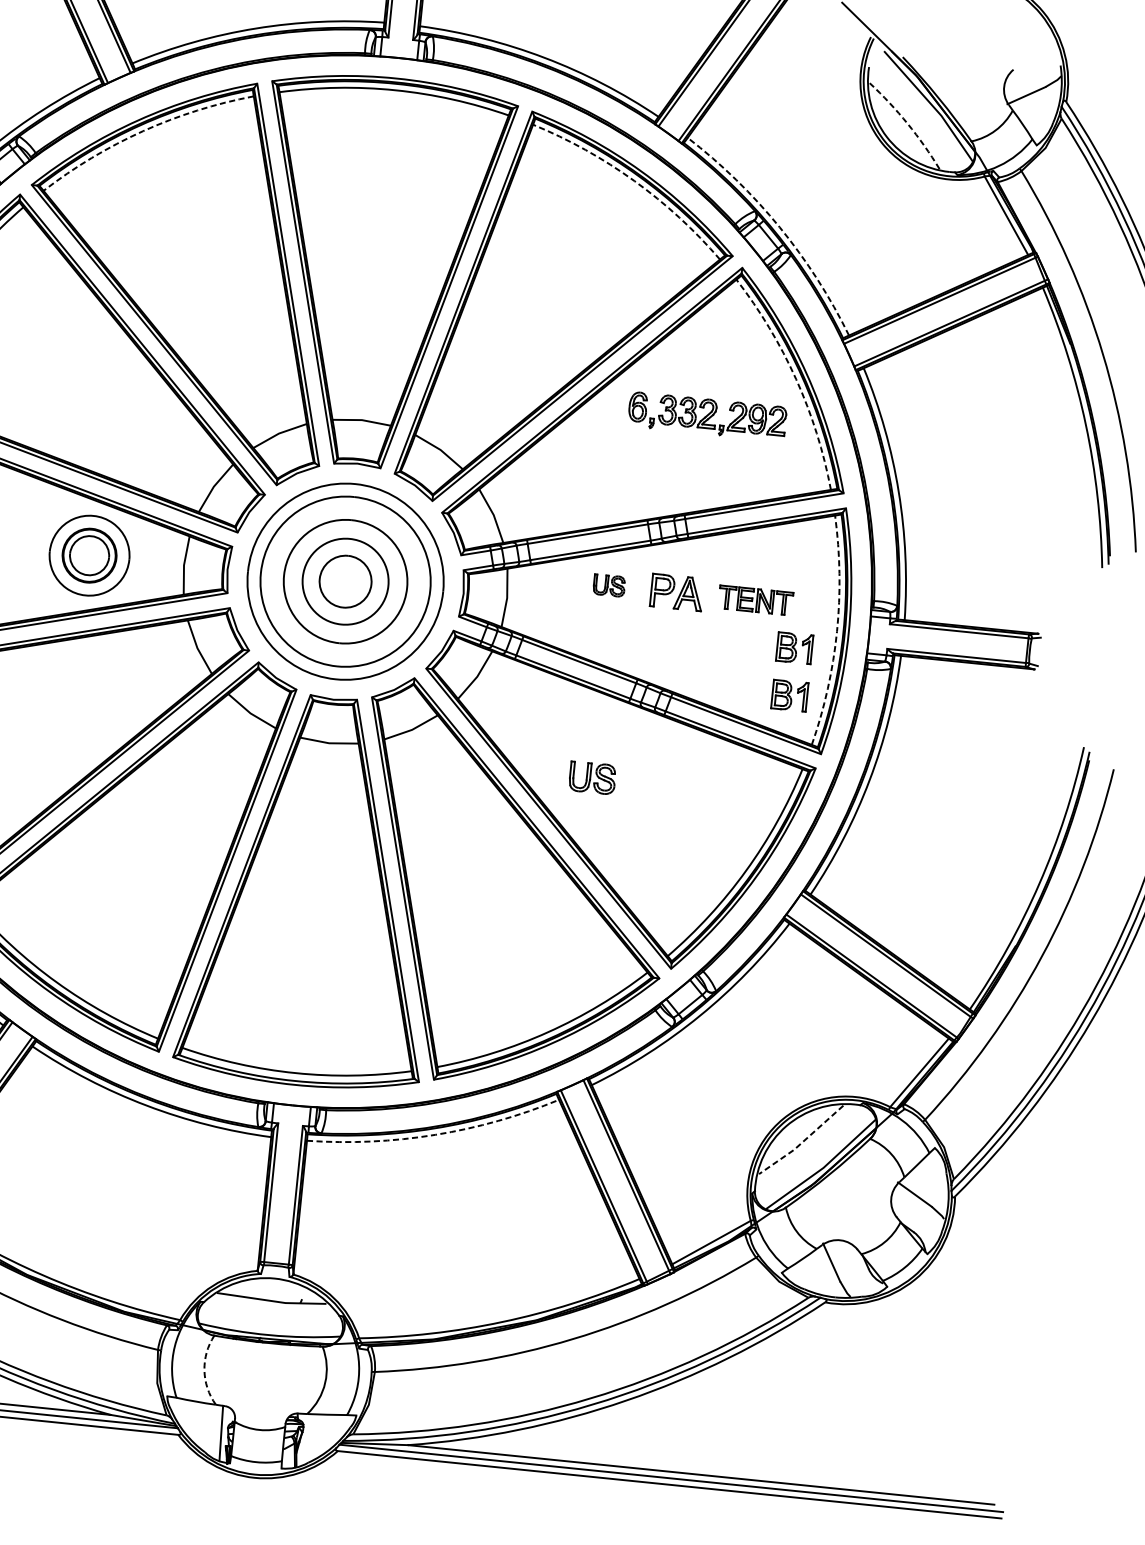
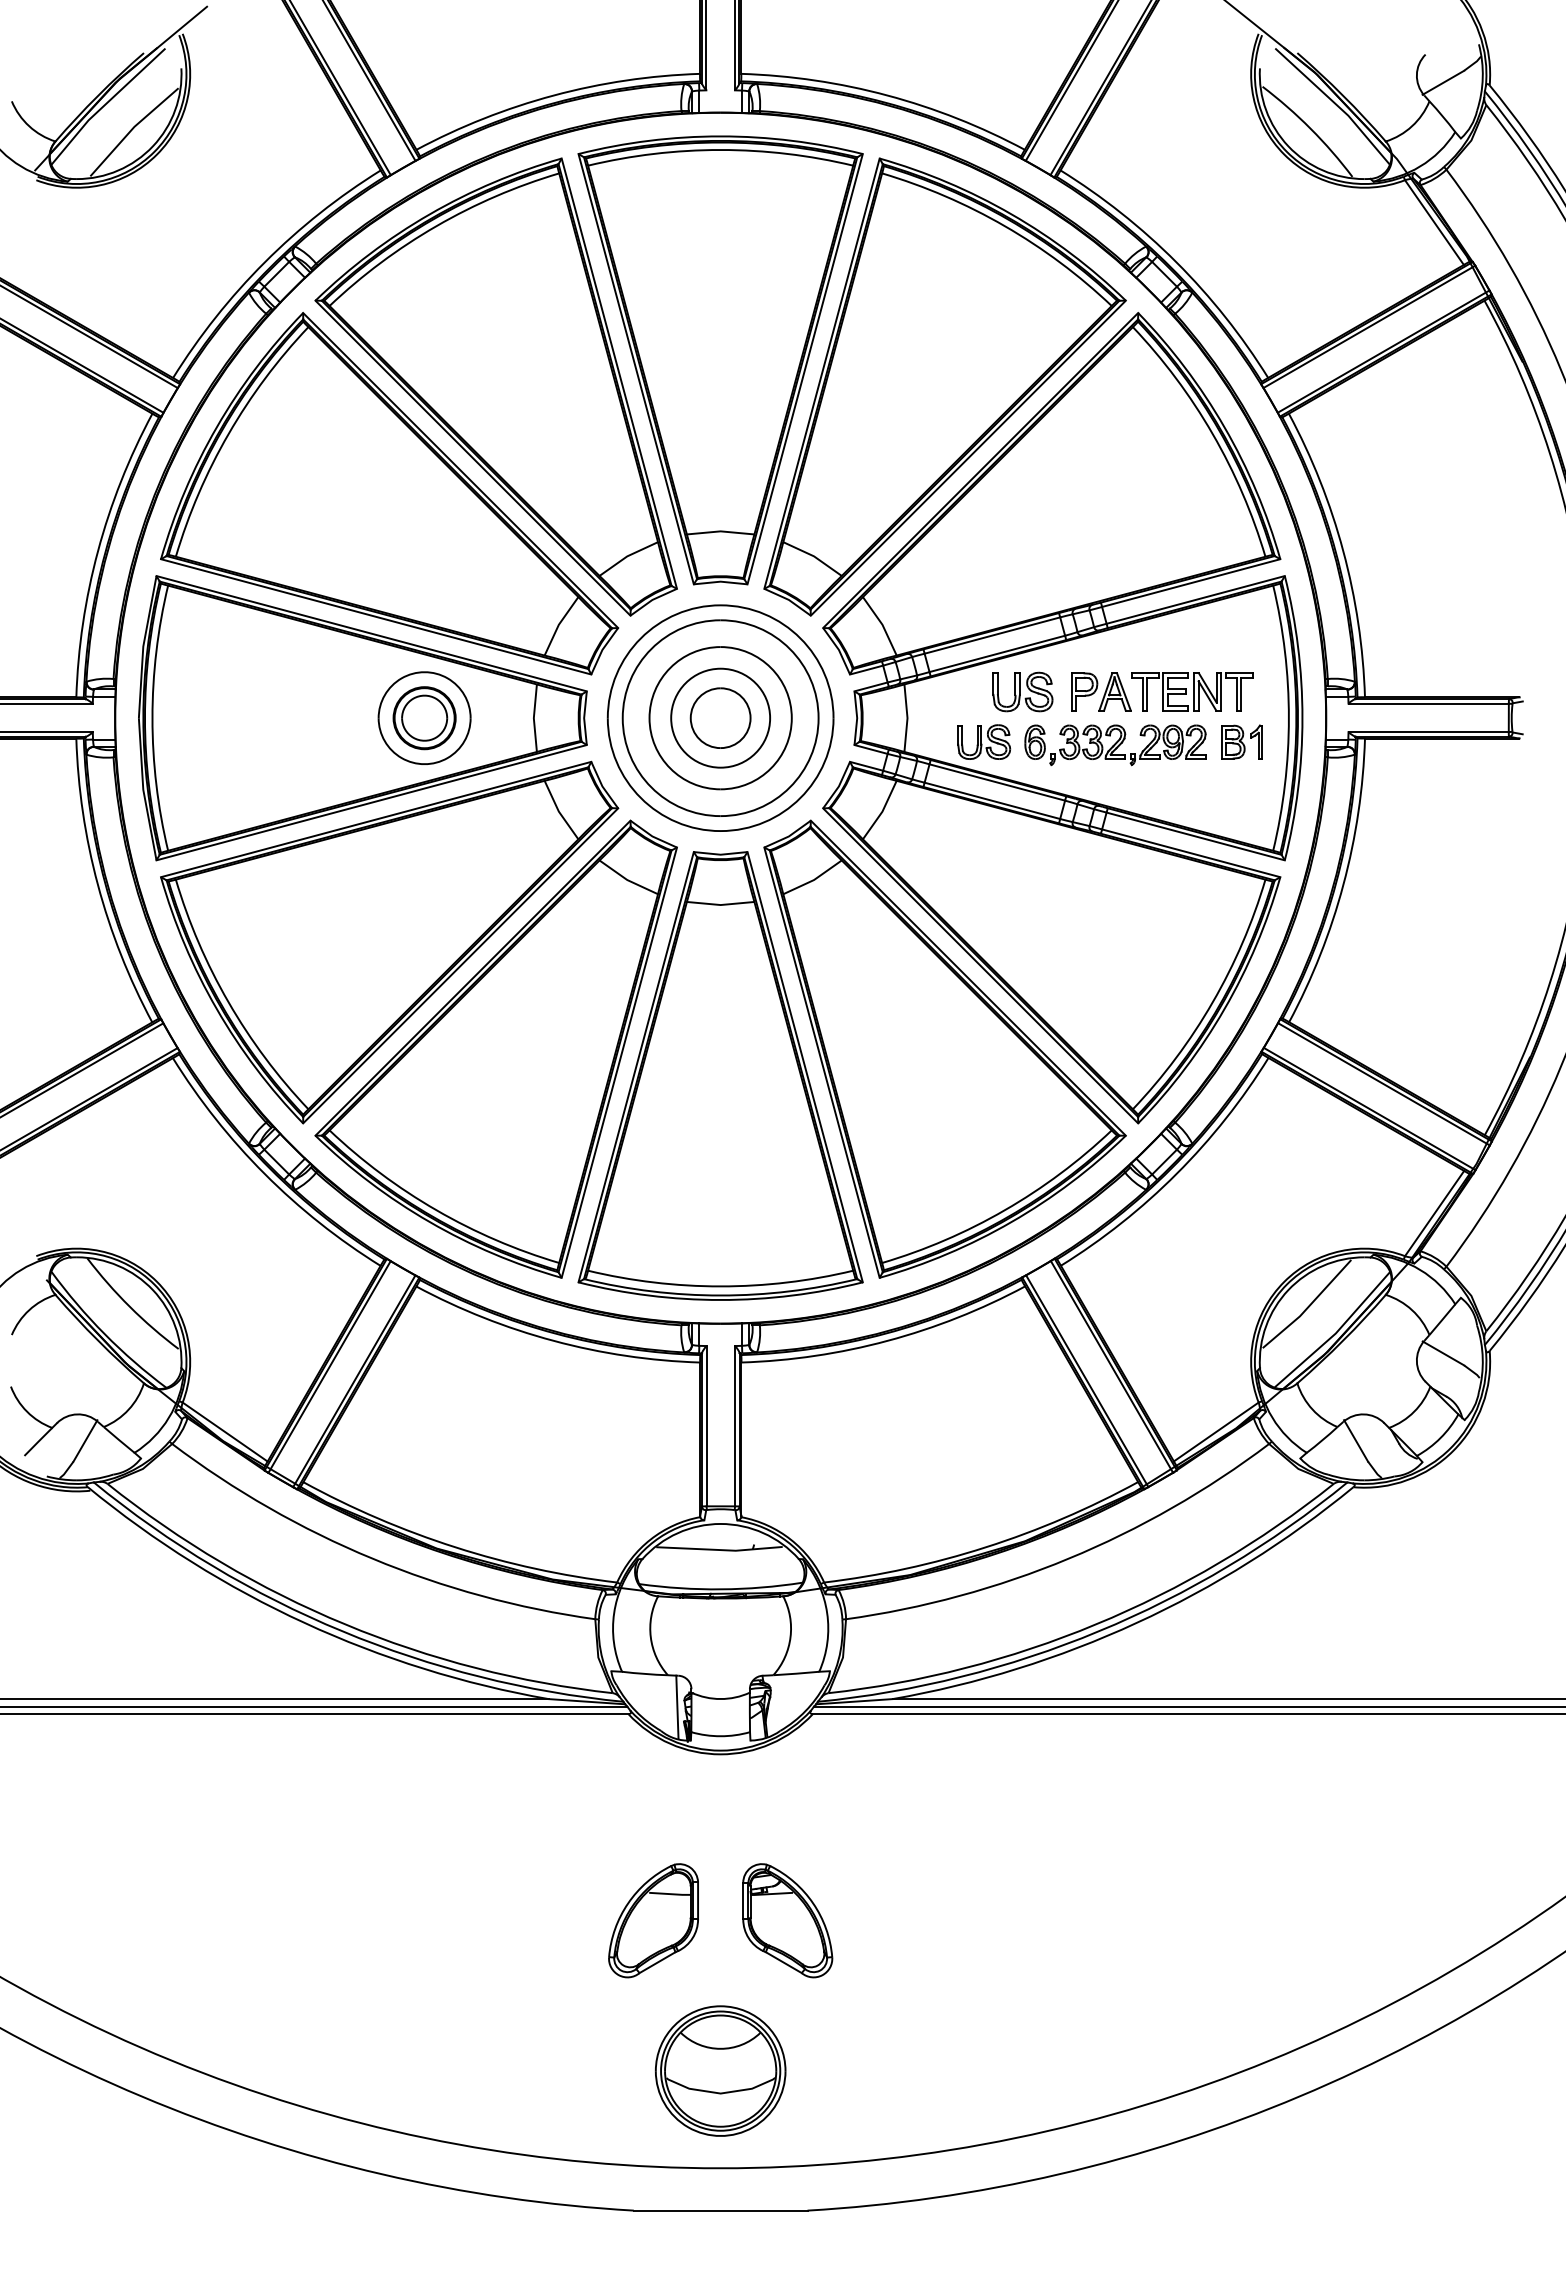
arc: (907, 123) -> (1310, 128), dashed -> solid
arc: (143, 131) -> (436, 226), dashed -> solid
arc: (634, 181) -> (1004, 226), dashed -> solid
arc: (779, 227) -> (1176, 262), dashed -> solid
arc: (795, 379) -> (1212, 434), dashed -> solid
part: (707, 416) -> (1115, 745), moved
part: (608, 585) -> (1022, 691), size x1.67
part: (756, 600) -> (1192, 691), size x1.43
arc: (836, 631) -> (1288, 718), dashed -> solid
part: (789, 695) -> (1241, 796), removed
part: (592, 777) -> (984, 741), moved
arc: (435, 1134) -> (887, 1340), dashed -> solid
line: (802, 1142) -> (1308, 1306), dashed -> solid
arc: (204, 1370) -> (650, 1637), dashed -> solid

